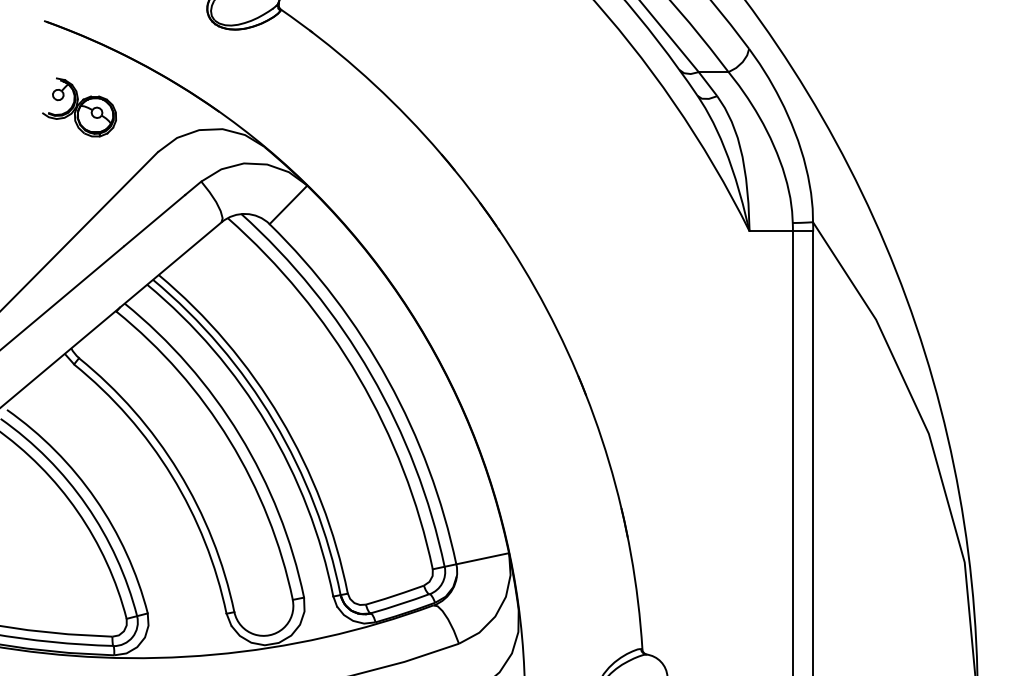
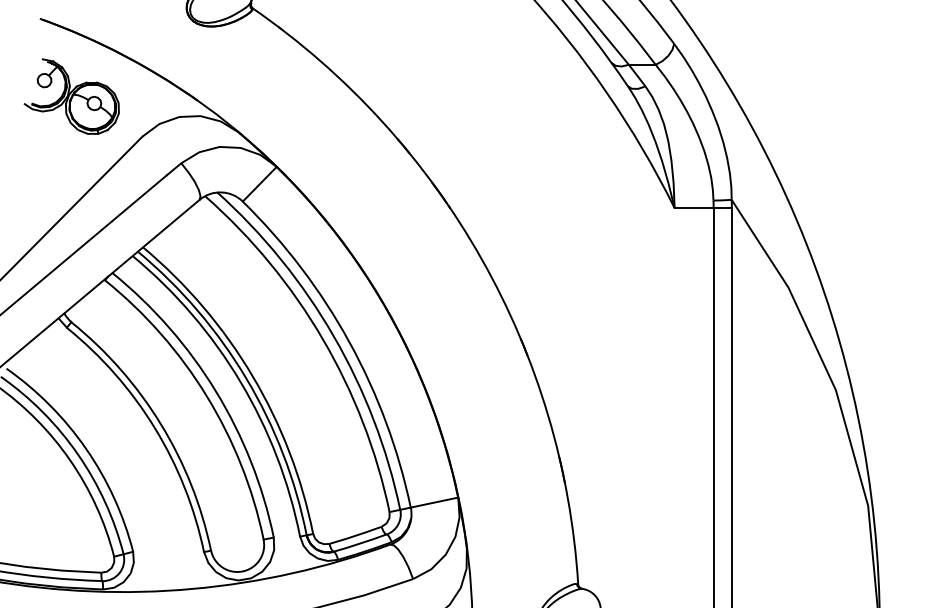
part: (79, 107) -> (71, 96), size x1.43

